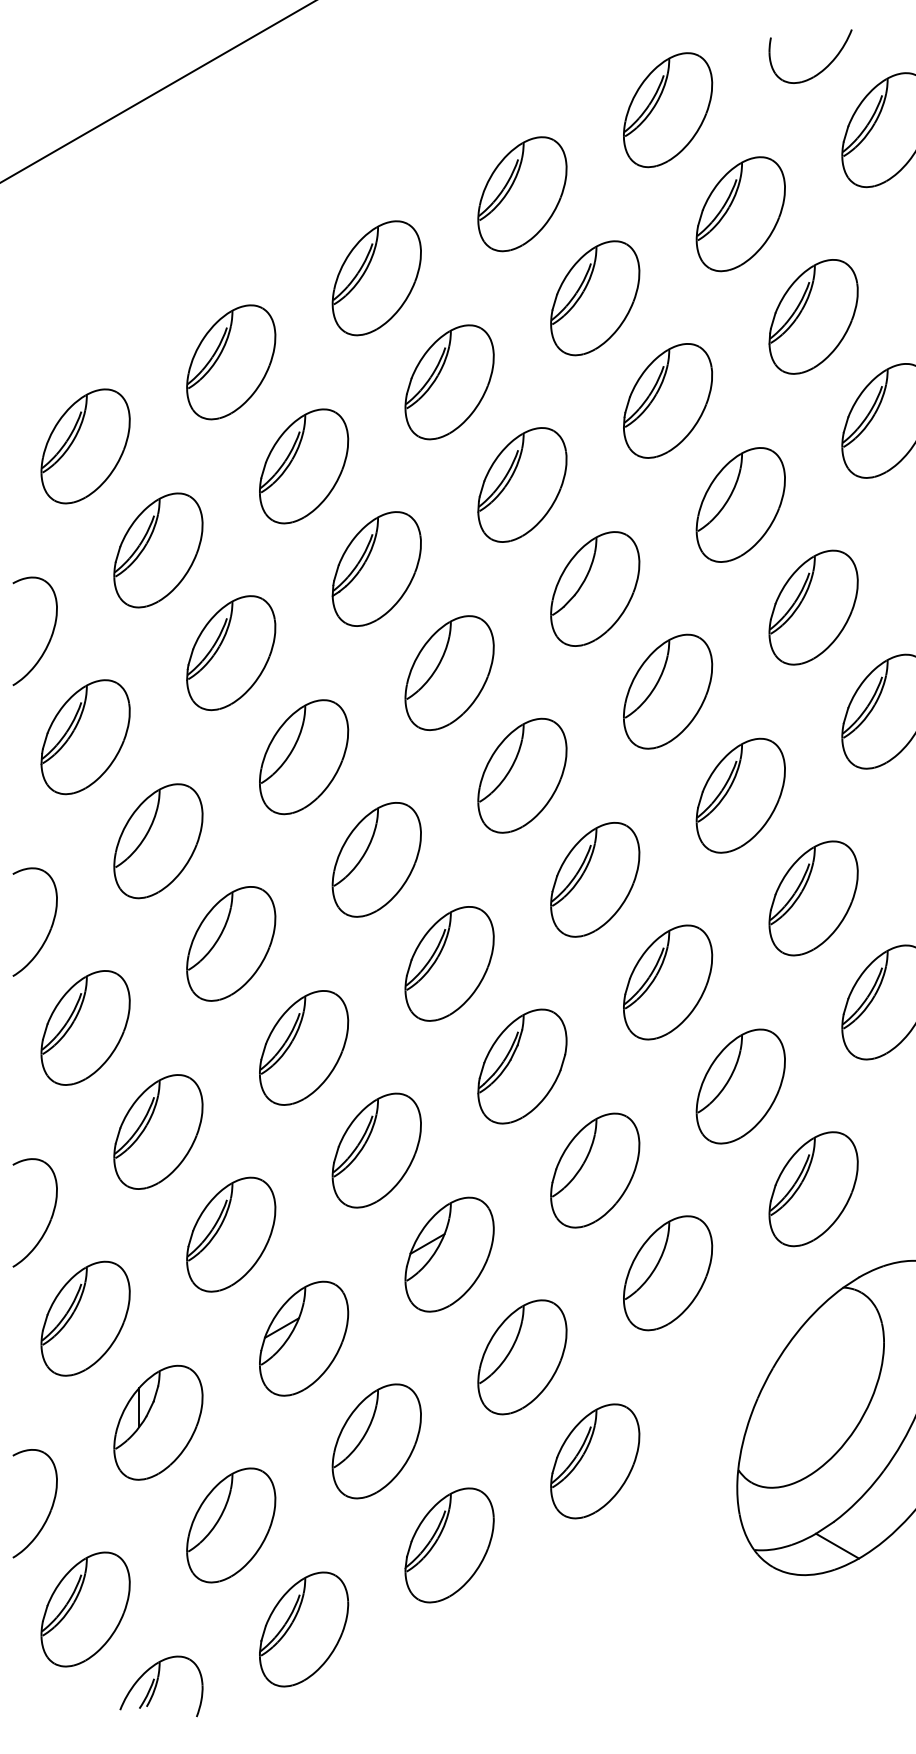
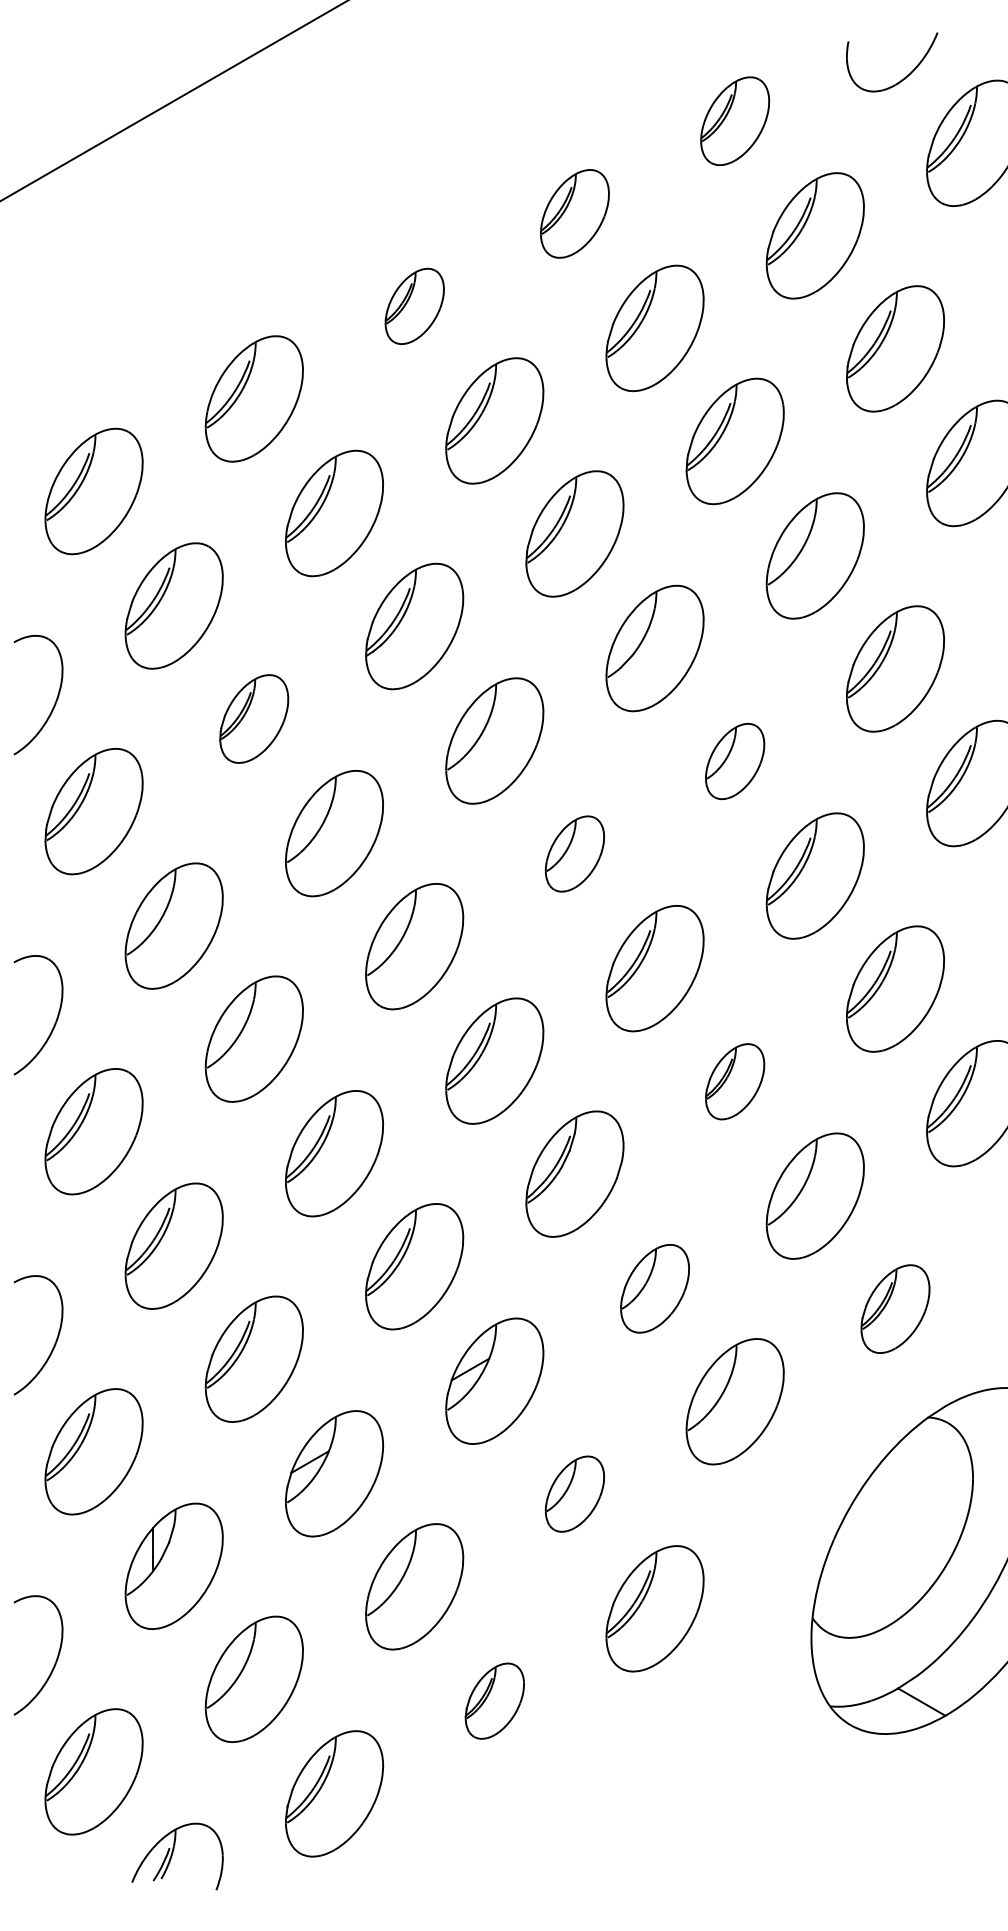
part: (667, 109) -> (734, 120), size x0.7
part: (522, 193) -> (574, 213), size x0.7
part: (376, 278) -> (414, 306), size x0.6
part: (230, 652) -> (253, 718), size x0.7
part: (667, 691) -> (734, 761), size x0.6
part: (522, 775) -> (574, 853), size x0.6
part: (667, 982) -> (734, 1081), size x0.6
part: (594, 1170) -> (654, 1288), size x0.7
part: (813, 1188) -> (895, 1308), size x0.7
part: (522, 1356) -> (574, 1493), size x0.6
part: (449, 1544) -> (494, 1700), size x0.6

